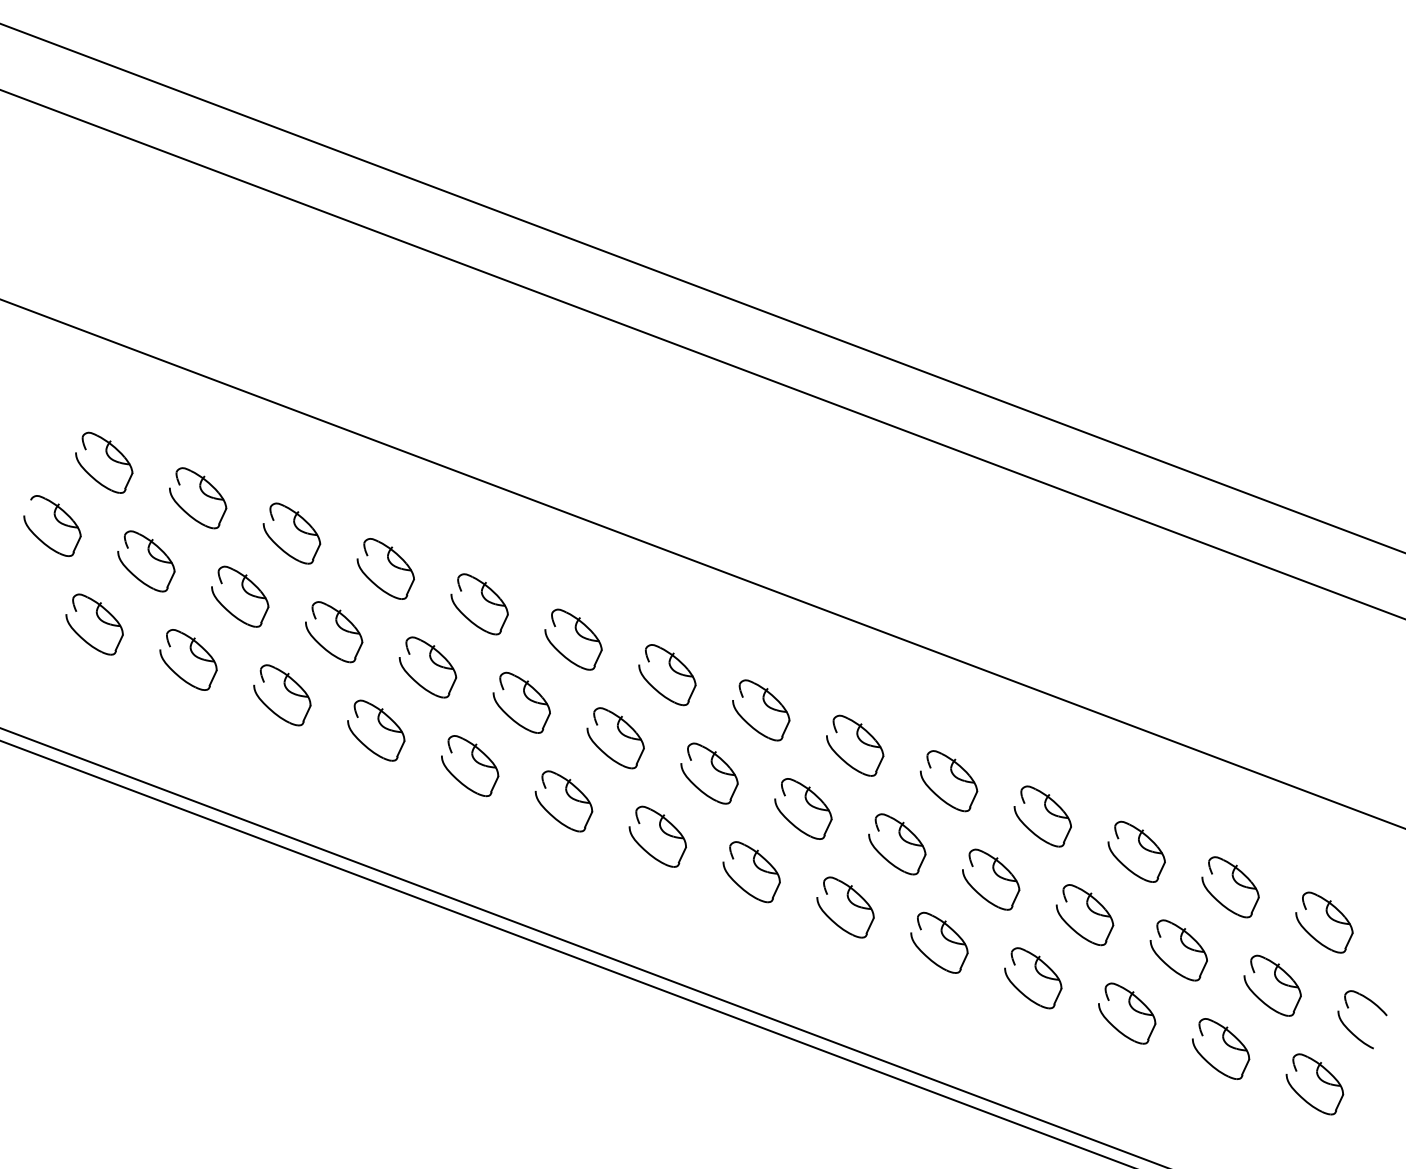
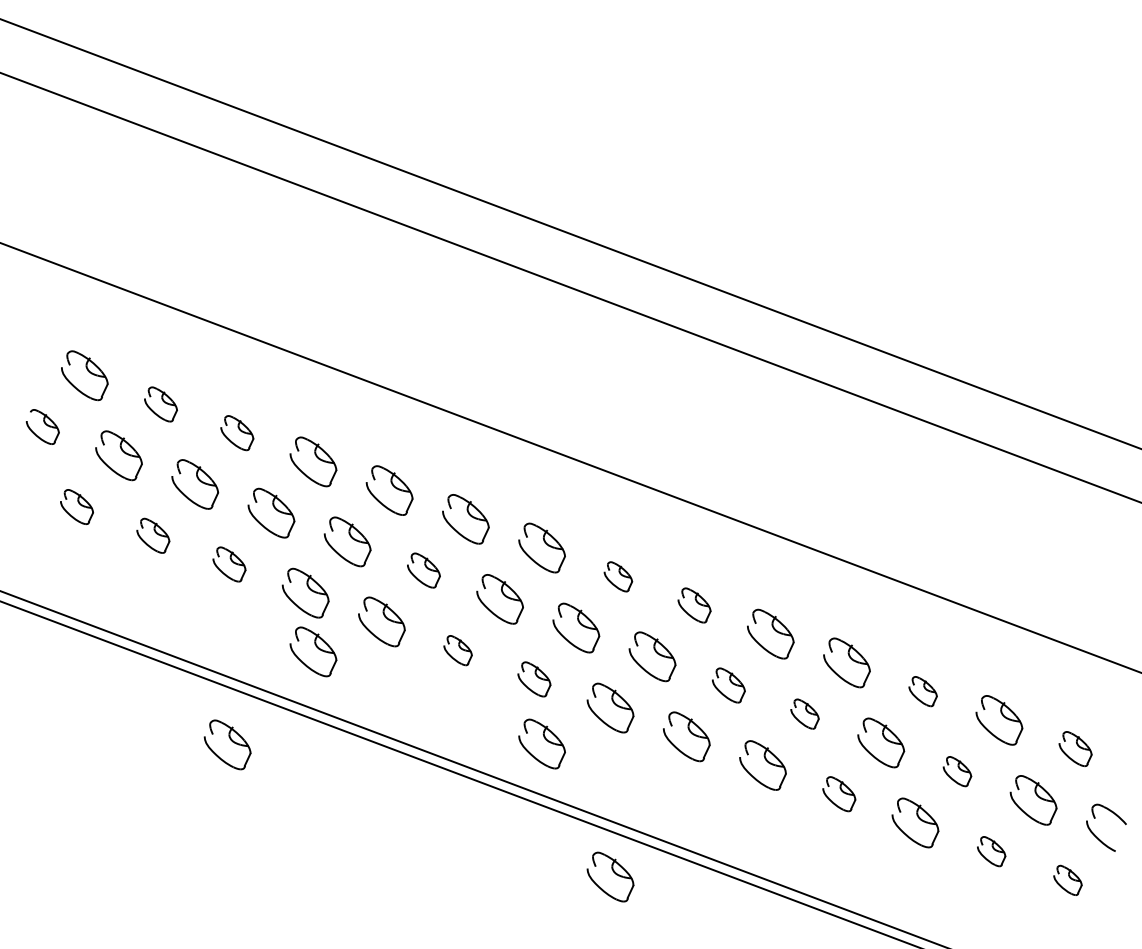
part: (197, 498) -> (160, 404), size x0.7
part: (52, 525) -> (42, 426), size x0.7
part: (292, 532) -> (237, 432), size x0.7
part: (94, 623) -> (76, 506), size x0.7
part: (188, 659) -> (153, 535), size x0.7
part: (282, 695) -> (229, 564), size x0.7
part: (521, 702) -> (423, 570), size x0.7
part: (761, 710) -> (618, 576), size x0.6
part: (855, 745) -> (694, 605), size x0.7
part: (563, 801) -> (457, 650), size x0.6
part: (385, 802) -> (313, 651), added
part: (658, 836) -> (534, 679), size x0.7
part: (896, 844) -> (728, 685), size x0.7
part: (1135, 851) -> (922, 691), size x0.6
part: (990, 878) -> (804, 713), size x0.6
part: (666, 915) -> (541, 743), added
part: (279, 917) -> (227, 744), added
part: (1324, 921) -> (1075, 748), size x0.7
part: (1178, 950) -> (957, 771), size x0.6
part: (1033, 977) -> (839, 793), size x0.7
part: (1220, 1048) -> (991, 851), size x0.6
part: (751, 1079) -> (610, 876), added
part: (1314, 1084) -> (1067, 880), size x0.6

